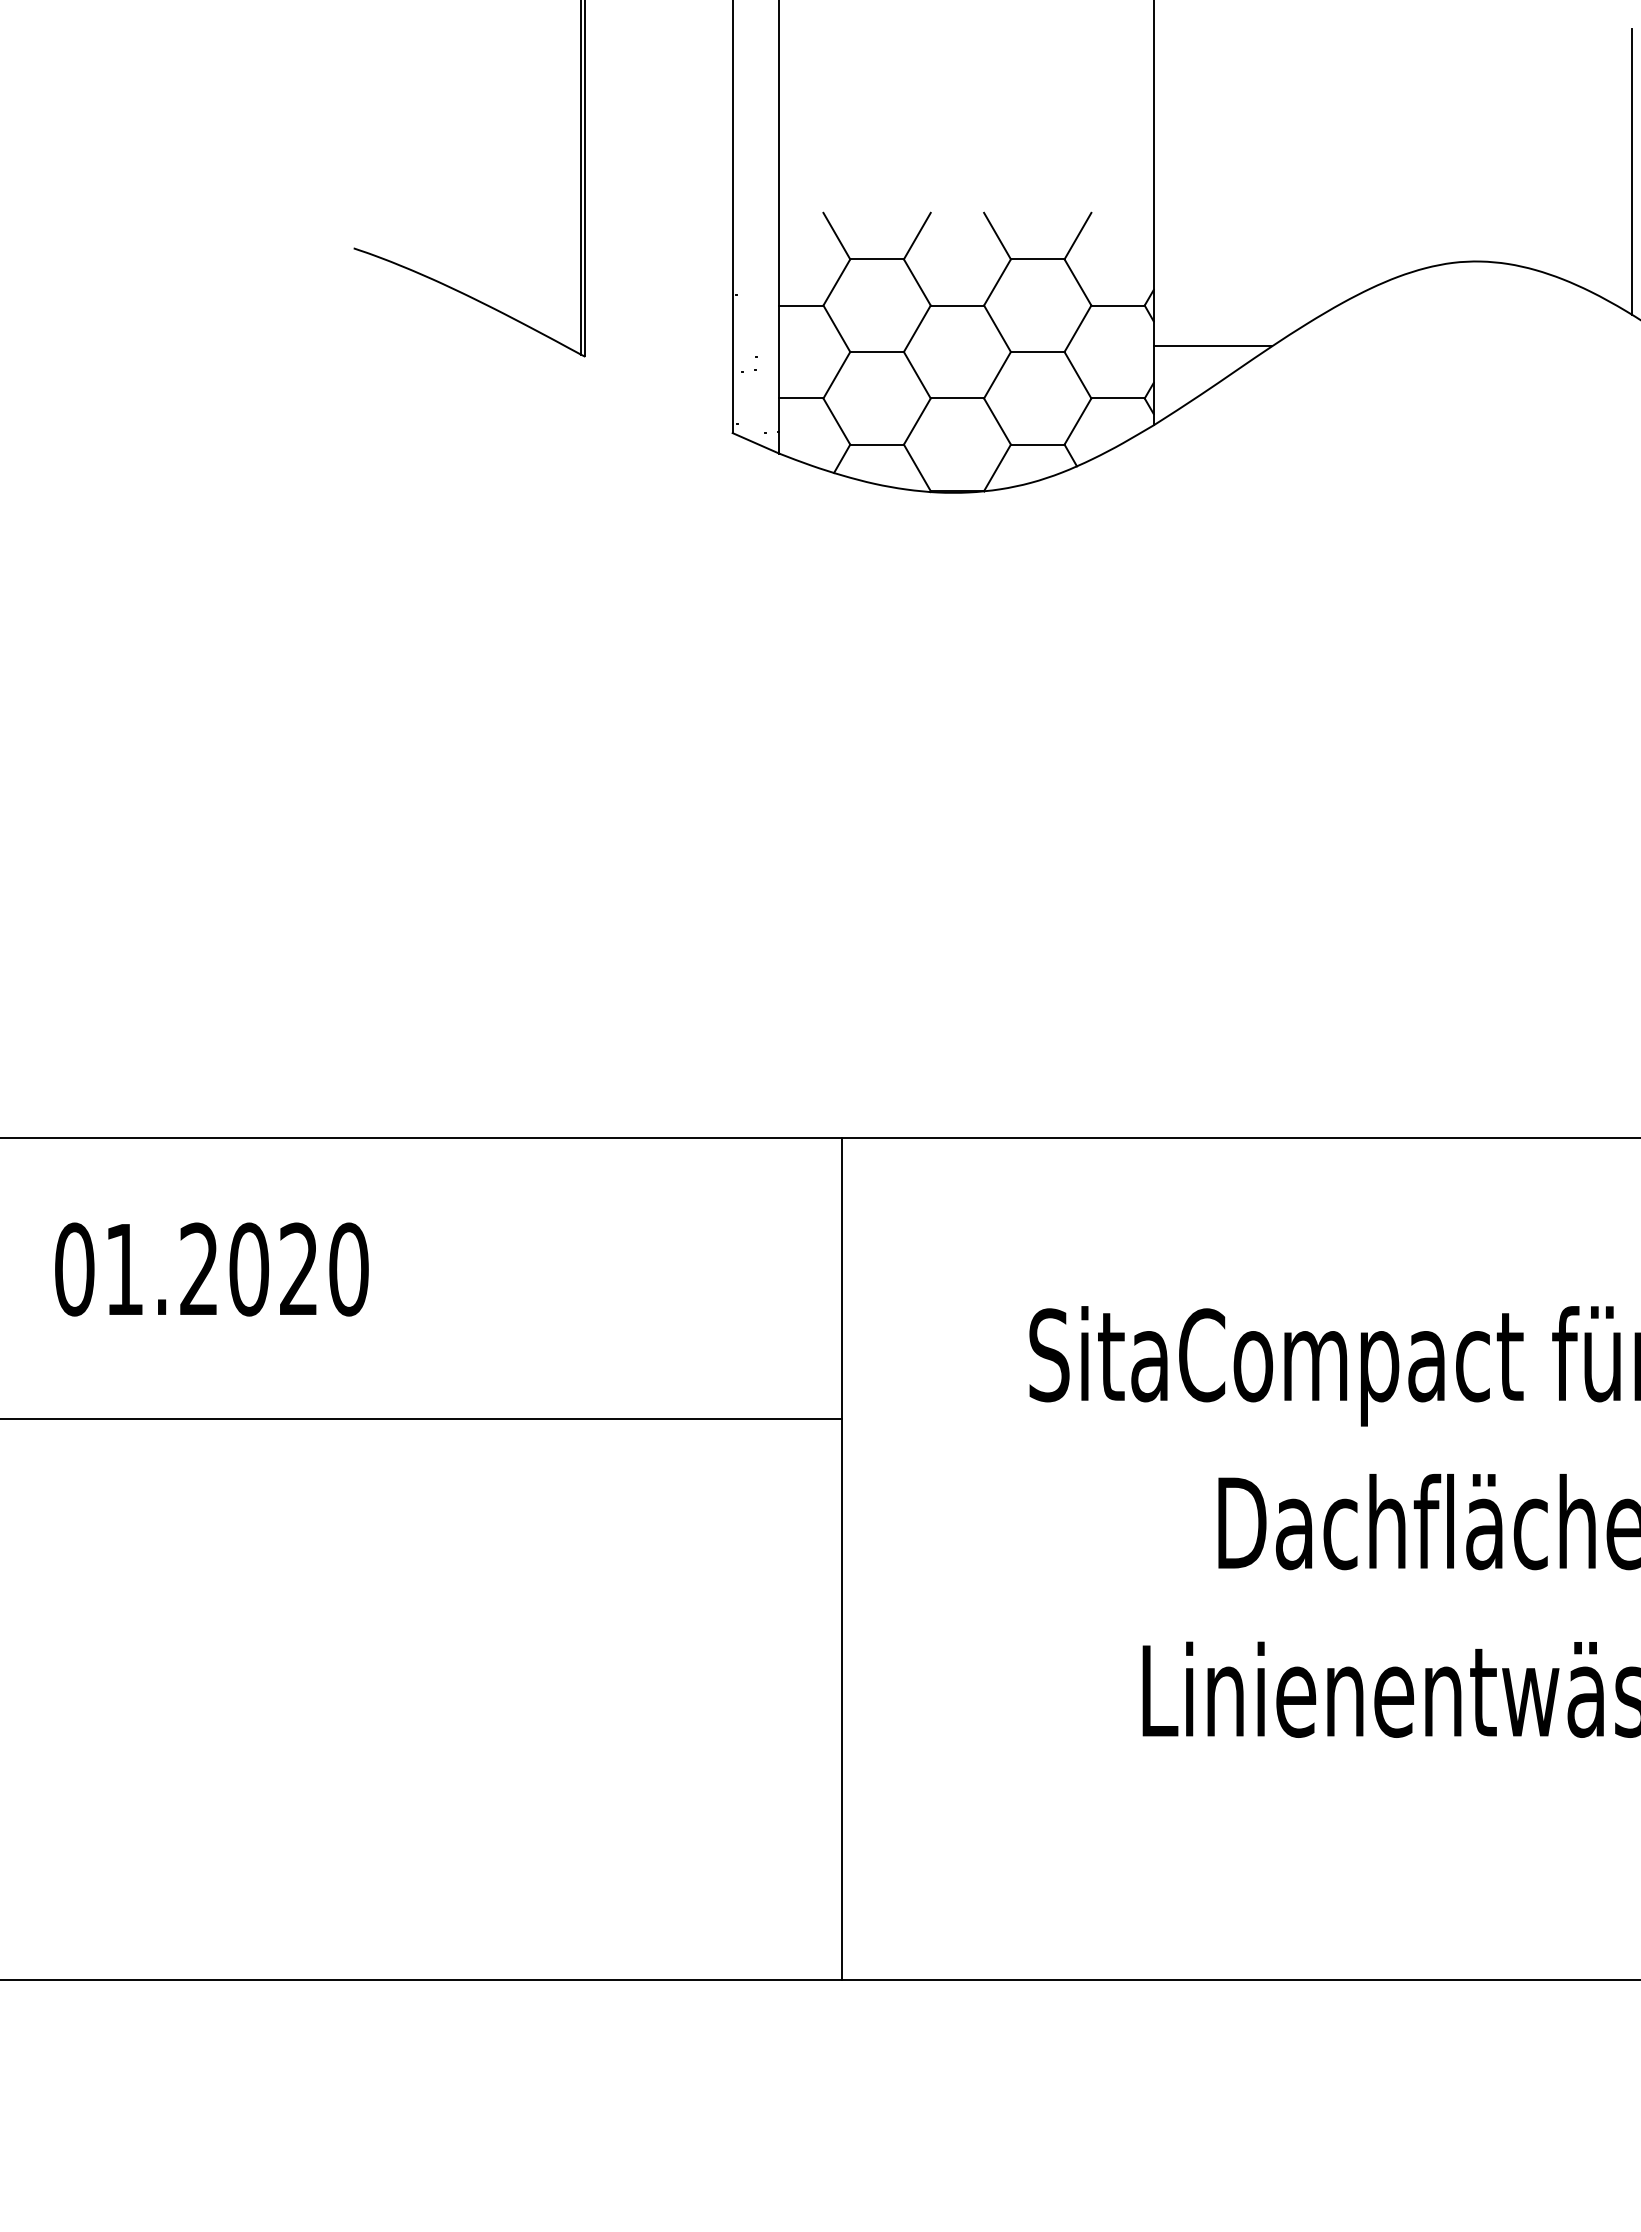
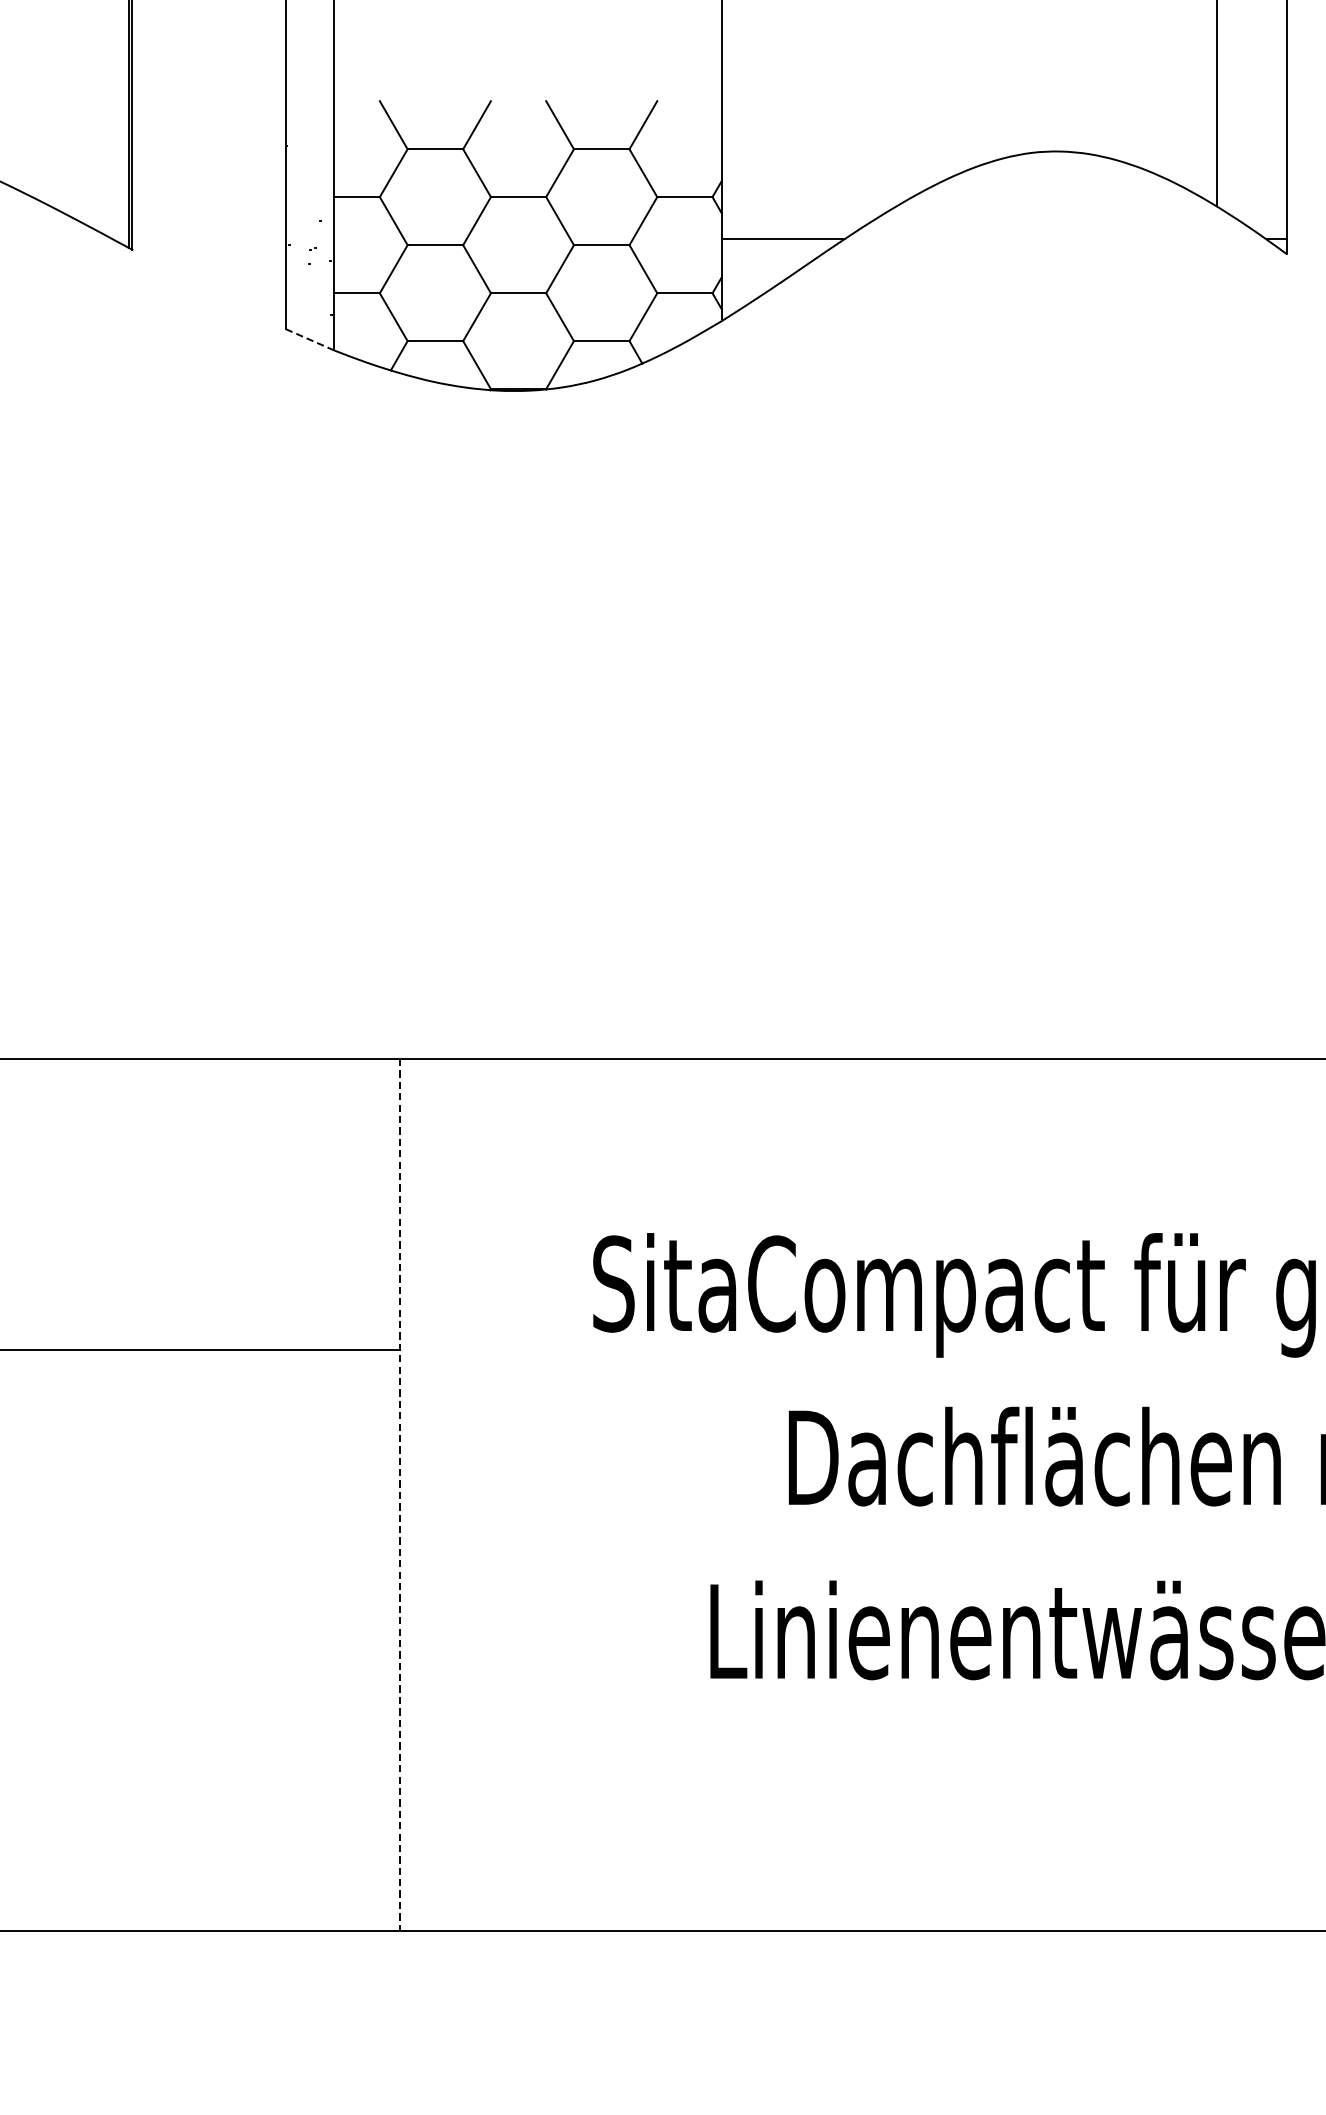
line: (756, 443) -> (310, 339), solid -> dashed
line: (842, 1558) -> (399, 1494), solid -> dashed

